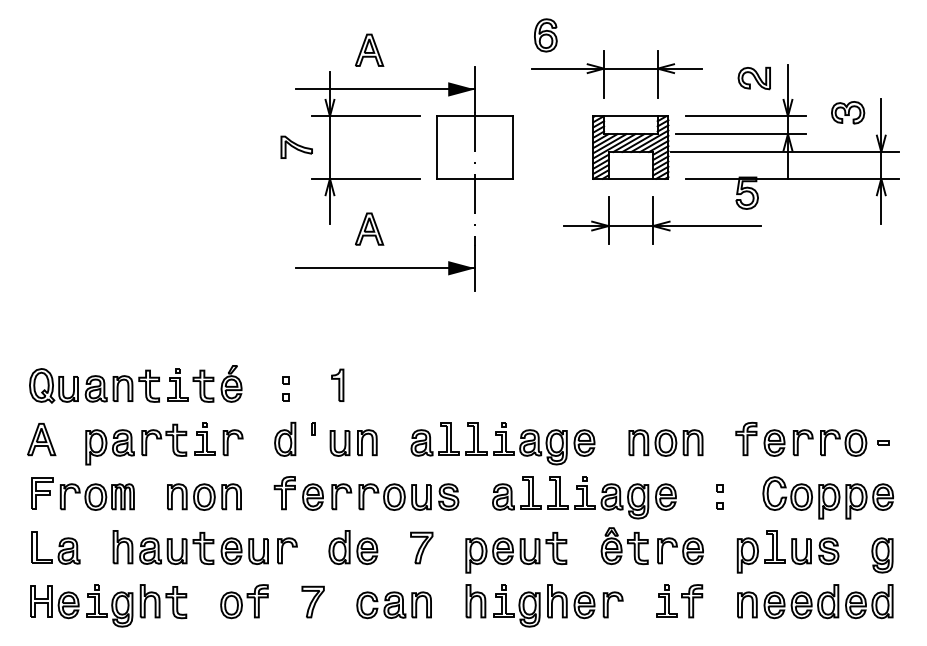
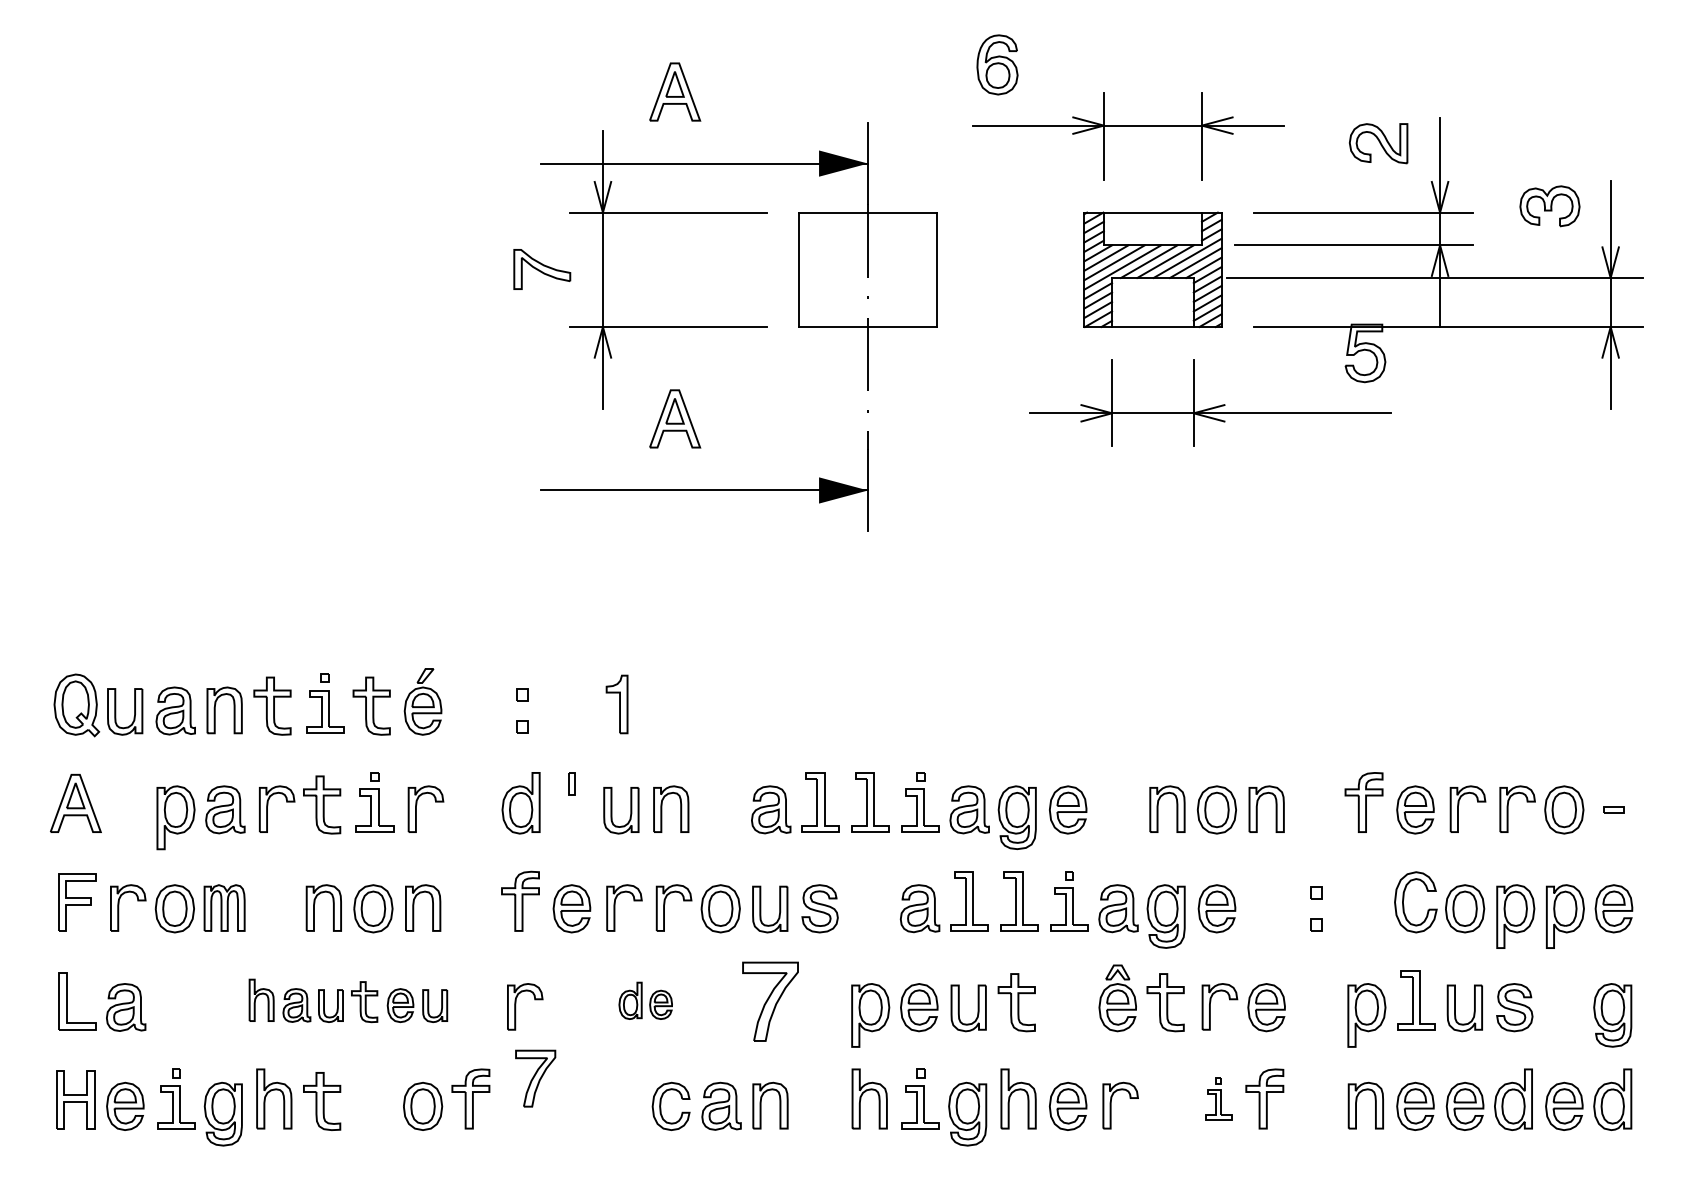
part: (190, 547) -> (348, 1000), size x0.7
part: (353, 547) -> (645, 1000), size x0.6
part: (421, 547) -> (770, 1000), size x1.4
part: (666, 600) -> (1218, 1097), size x0.7
part: (312, 601) -> (534, 1077), moved

